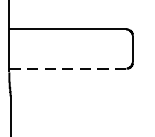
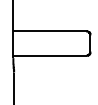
line: (67, 68) -> (49, 55), dashed -> solid

